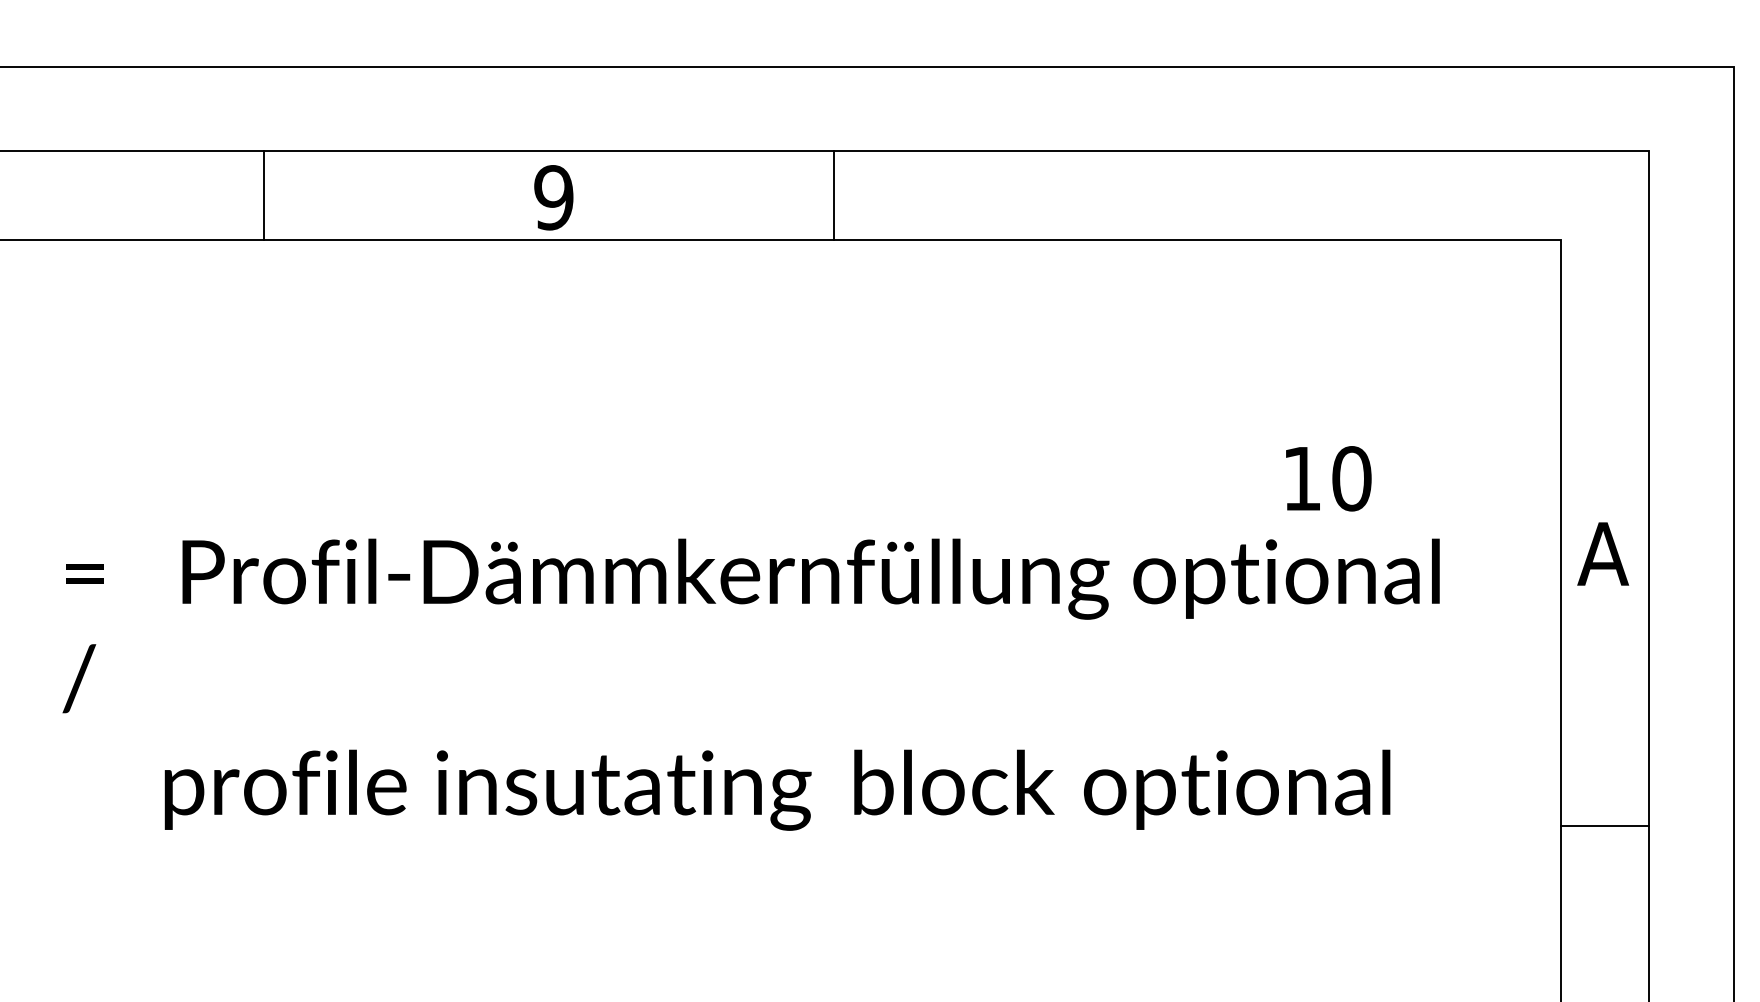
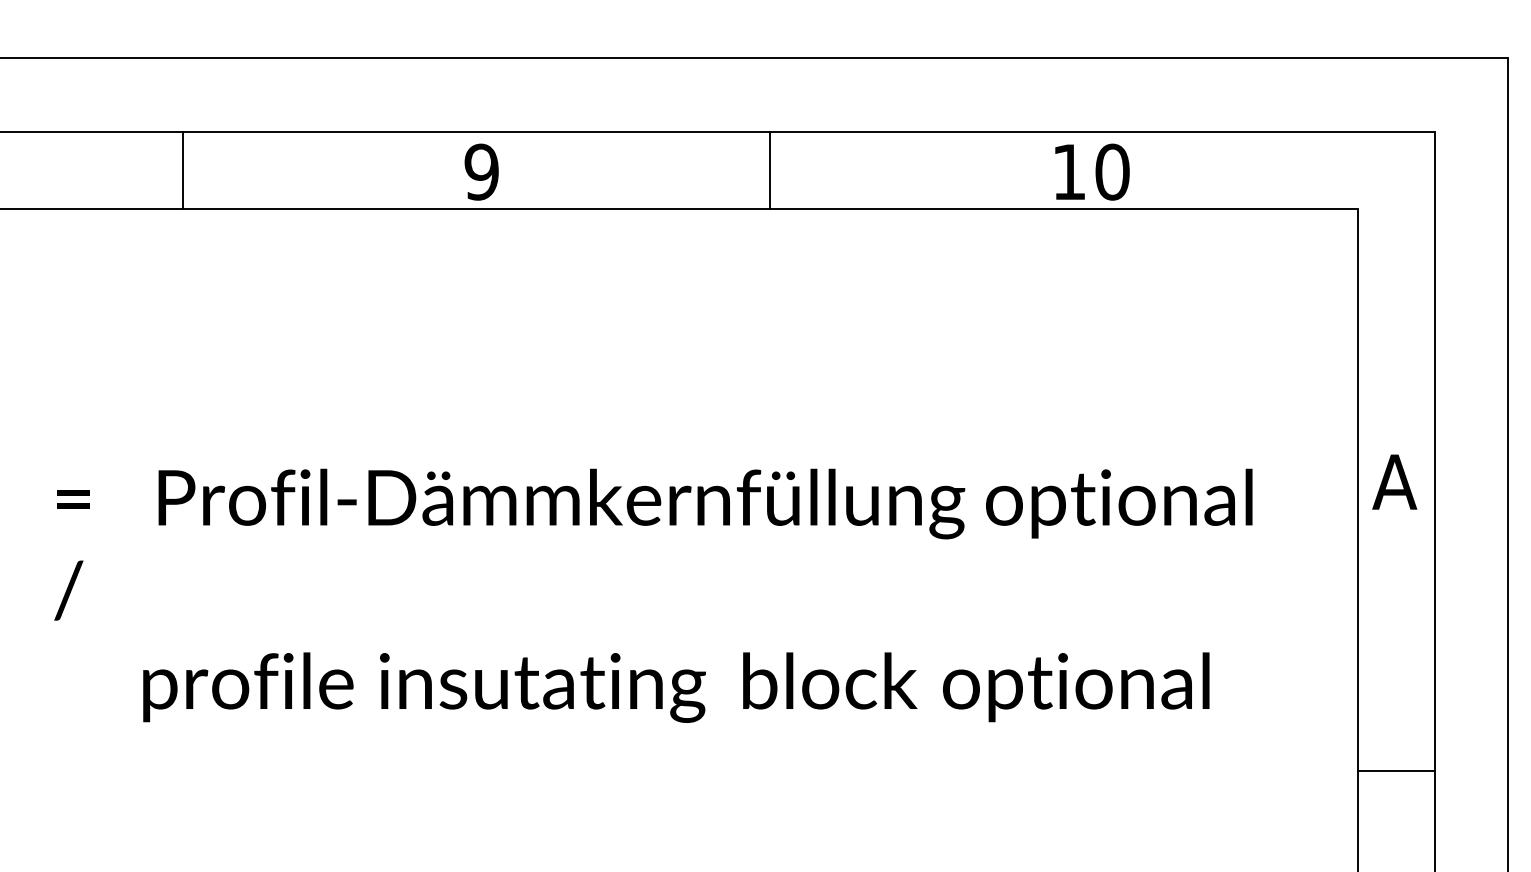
line: (264, 195) -> (182, 170), moved
line: (833, 195) -> (770, 170), moved
text: (1328, 478) -> (1092, 171), moved
line: (1604, 826) -> (1395, 771), moved

